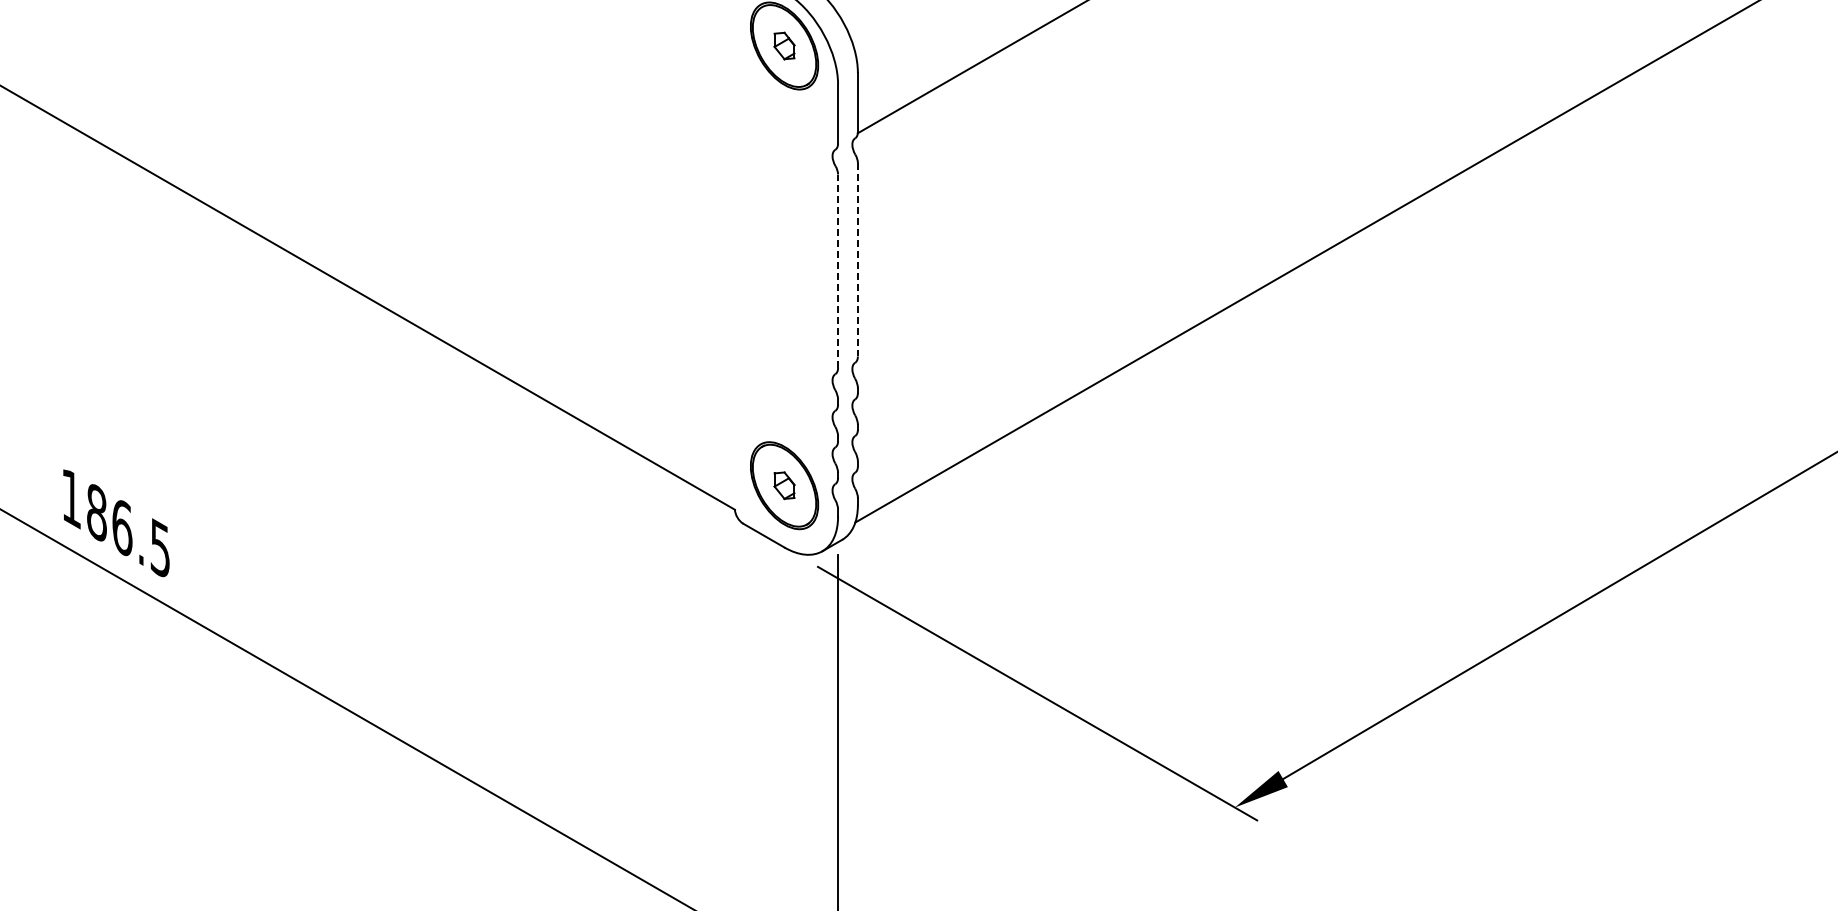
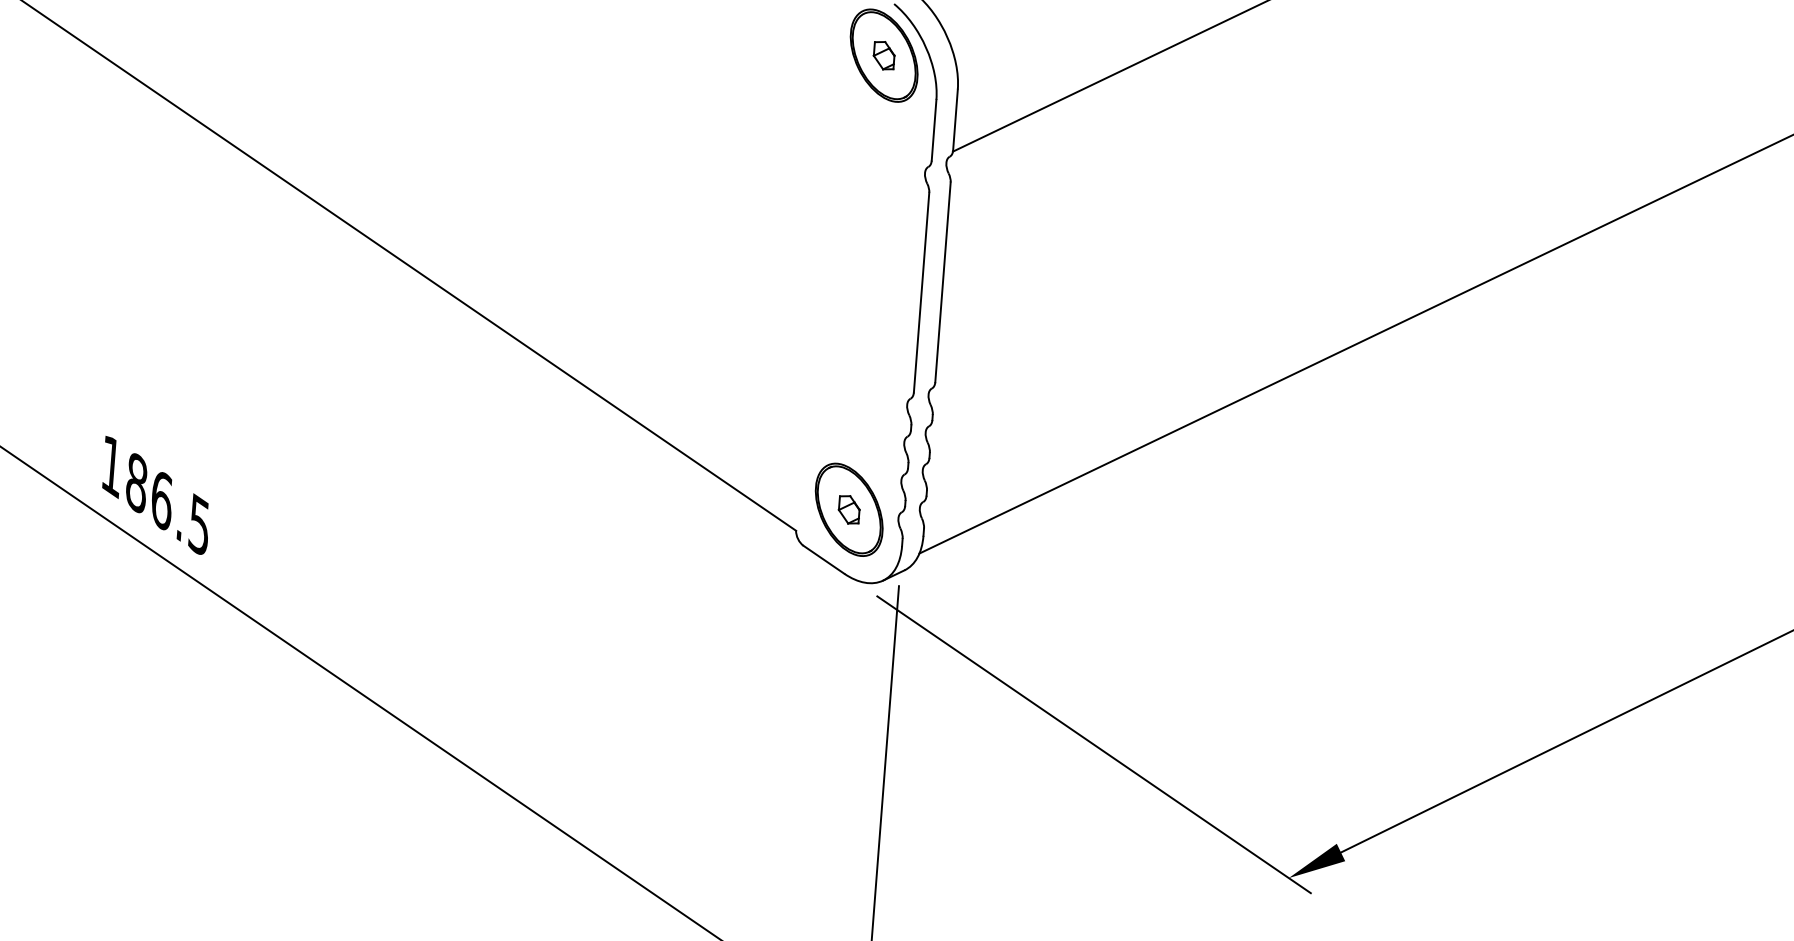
line: (857, 259) -> (942, 281), dashed -> solid
line: (838, 271) -> (922, 292), dashed -> solid

